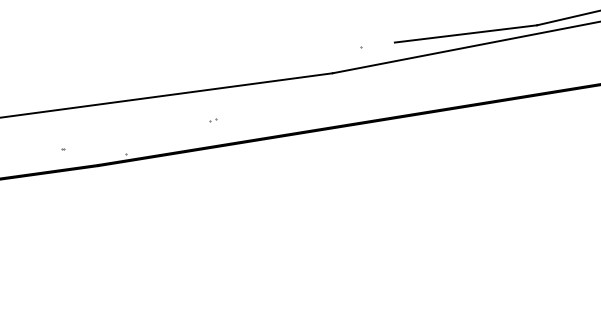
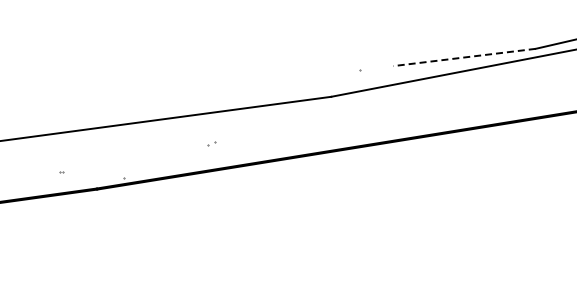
line: (466, 33) -> (465, 57), solid -> dashed

